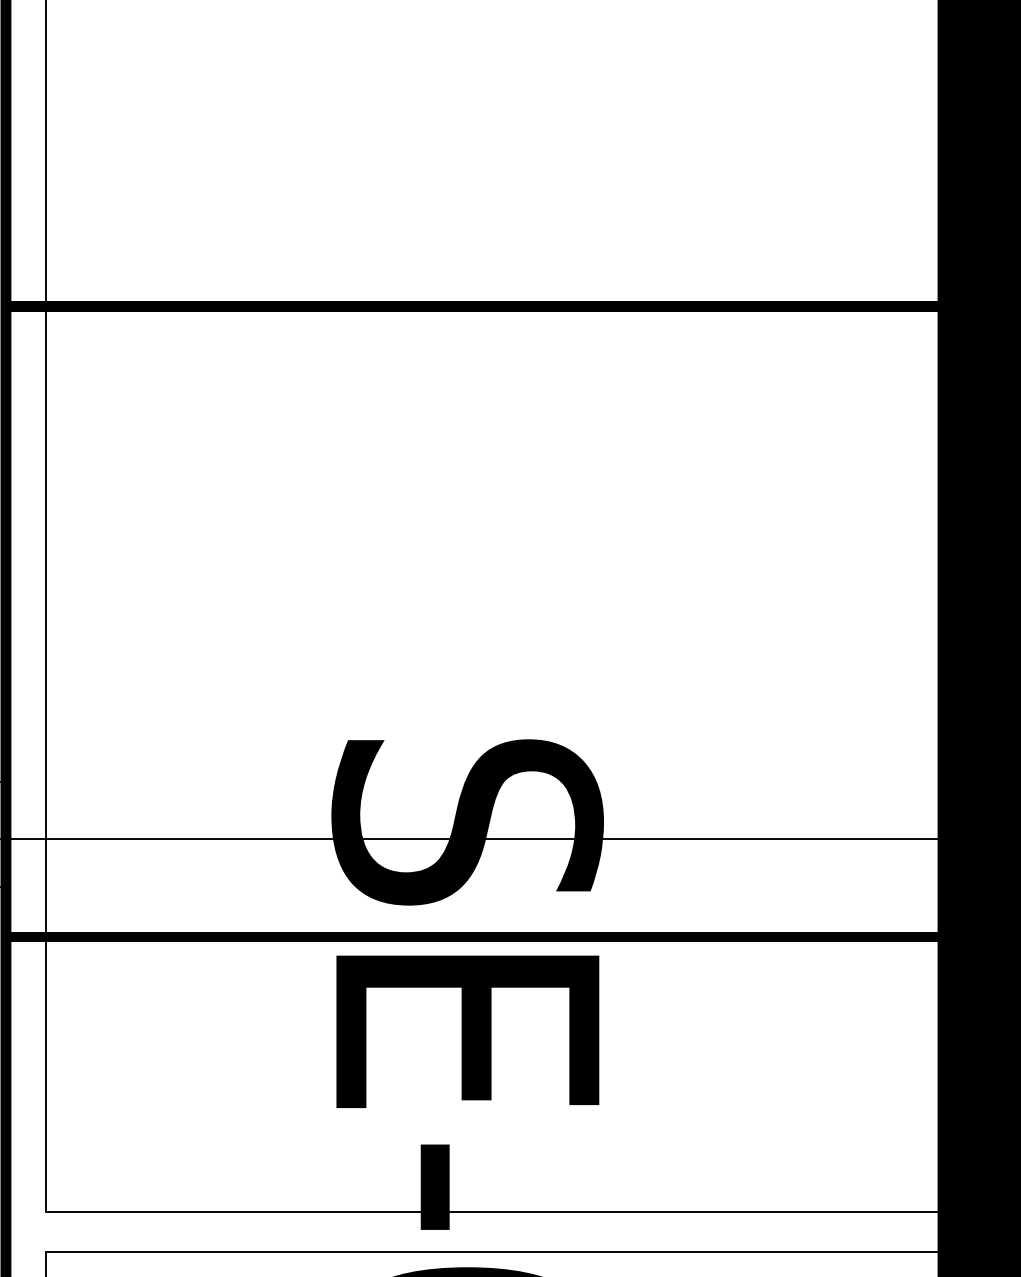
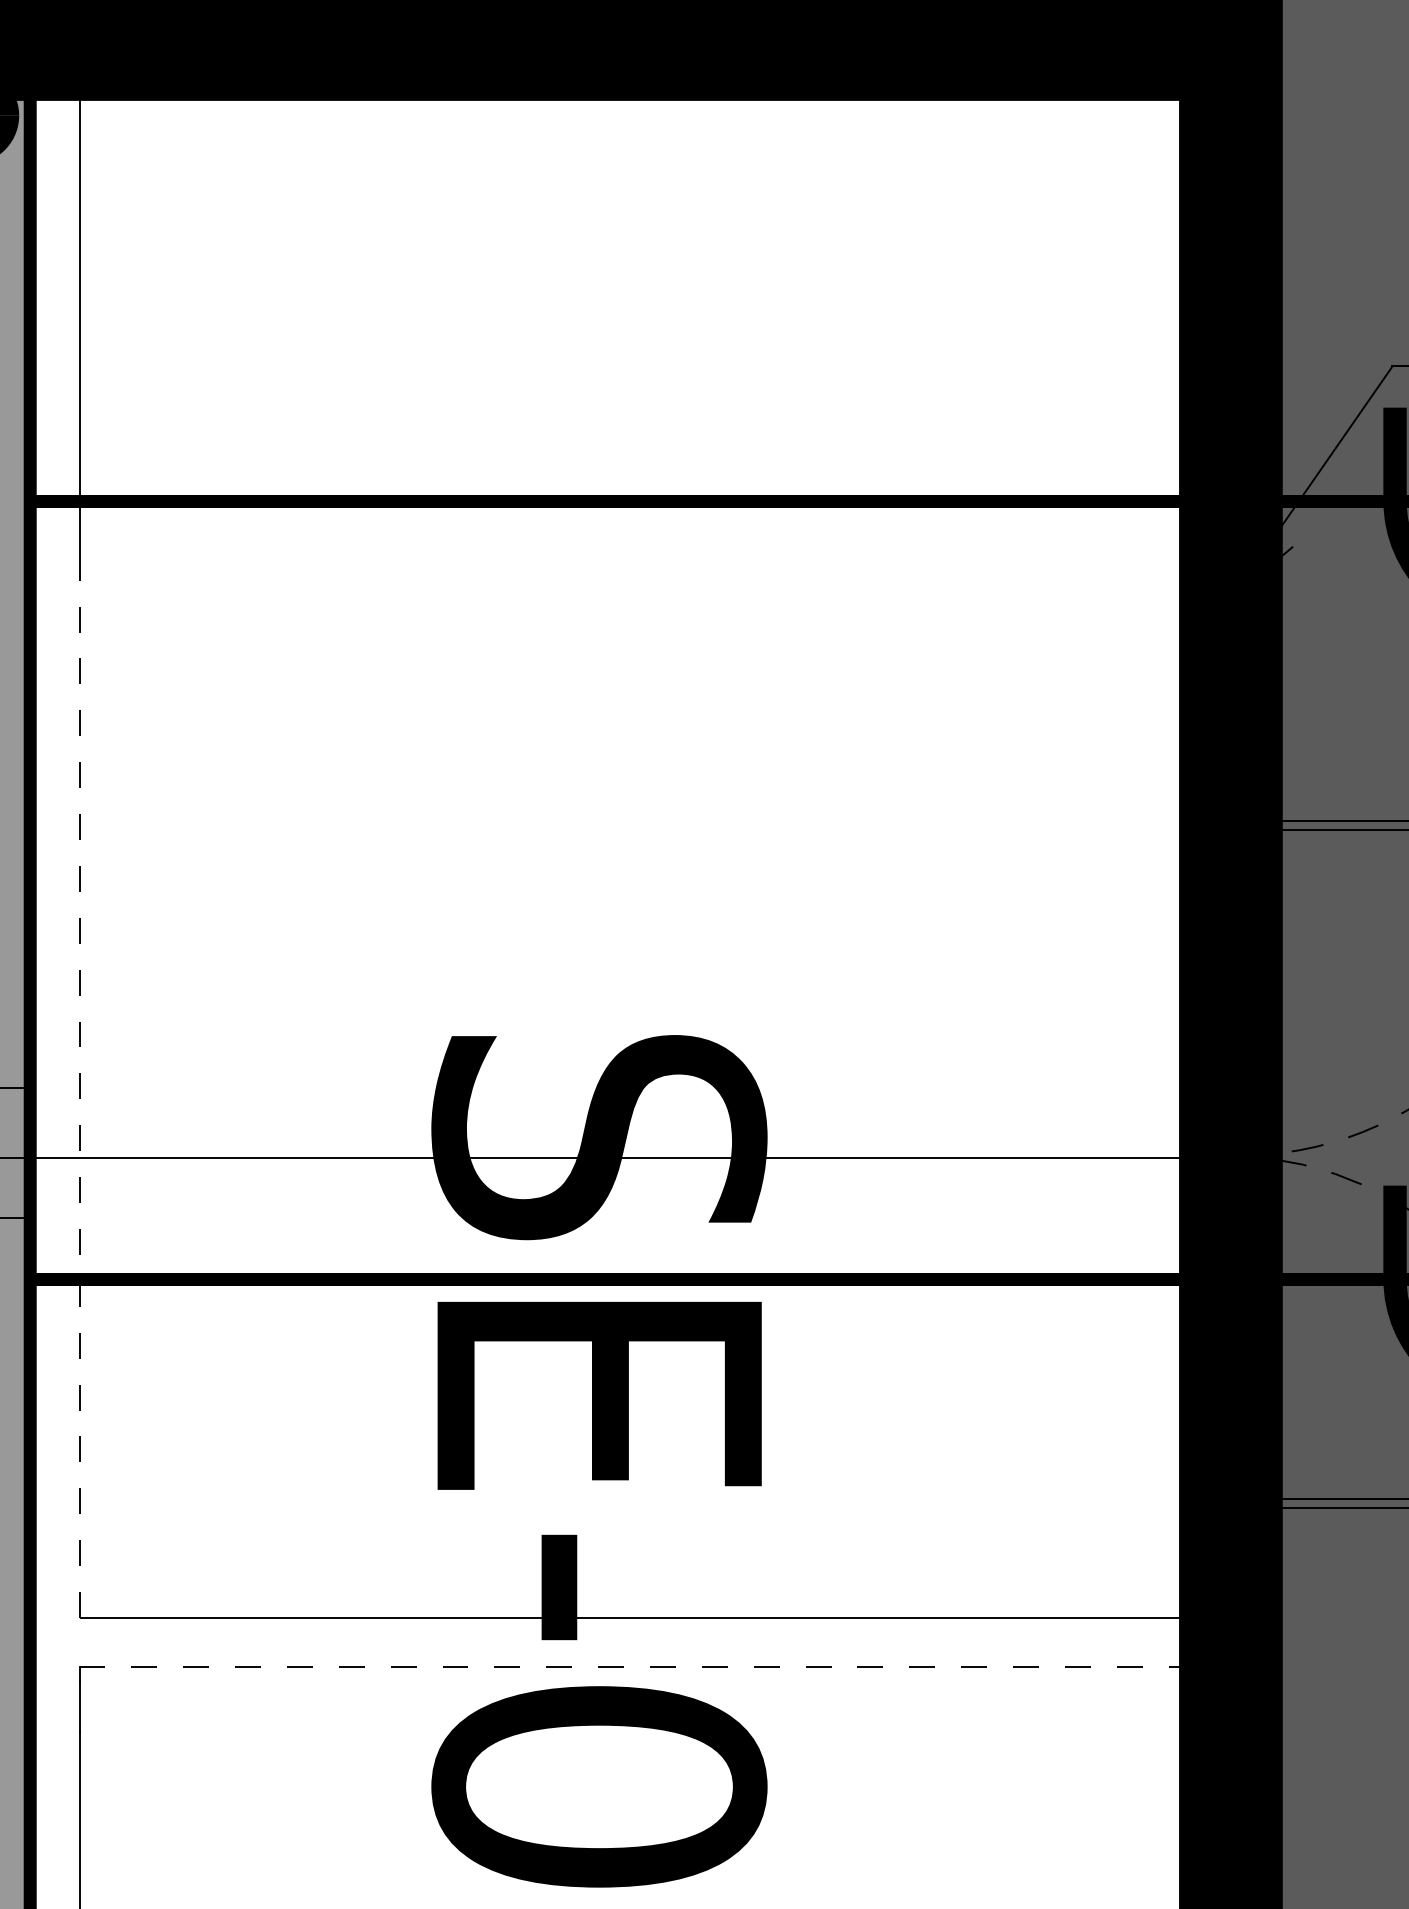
line: (46, 789) -> (79, 1096), solid -> dashed
line: (493, 1252) -> (631, 1667), solid -> dashed

